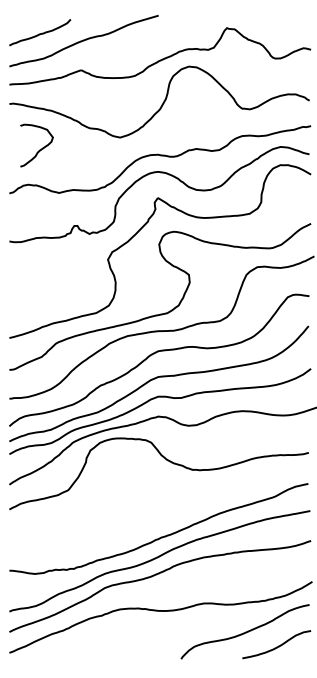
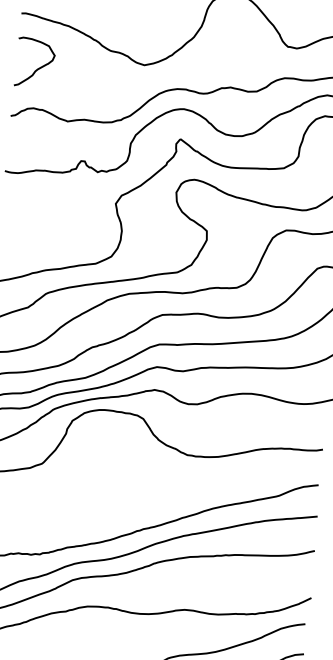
curve: (39, 149) -> (37, 67), moved

